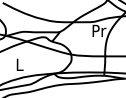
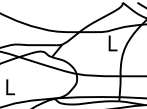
text: (99, 30) -> (113, 42), Pr -> L

